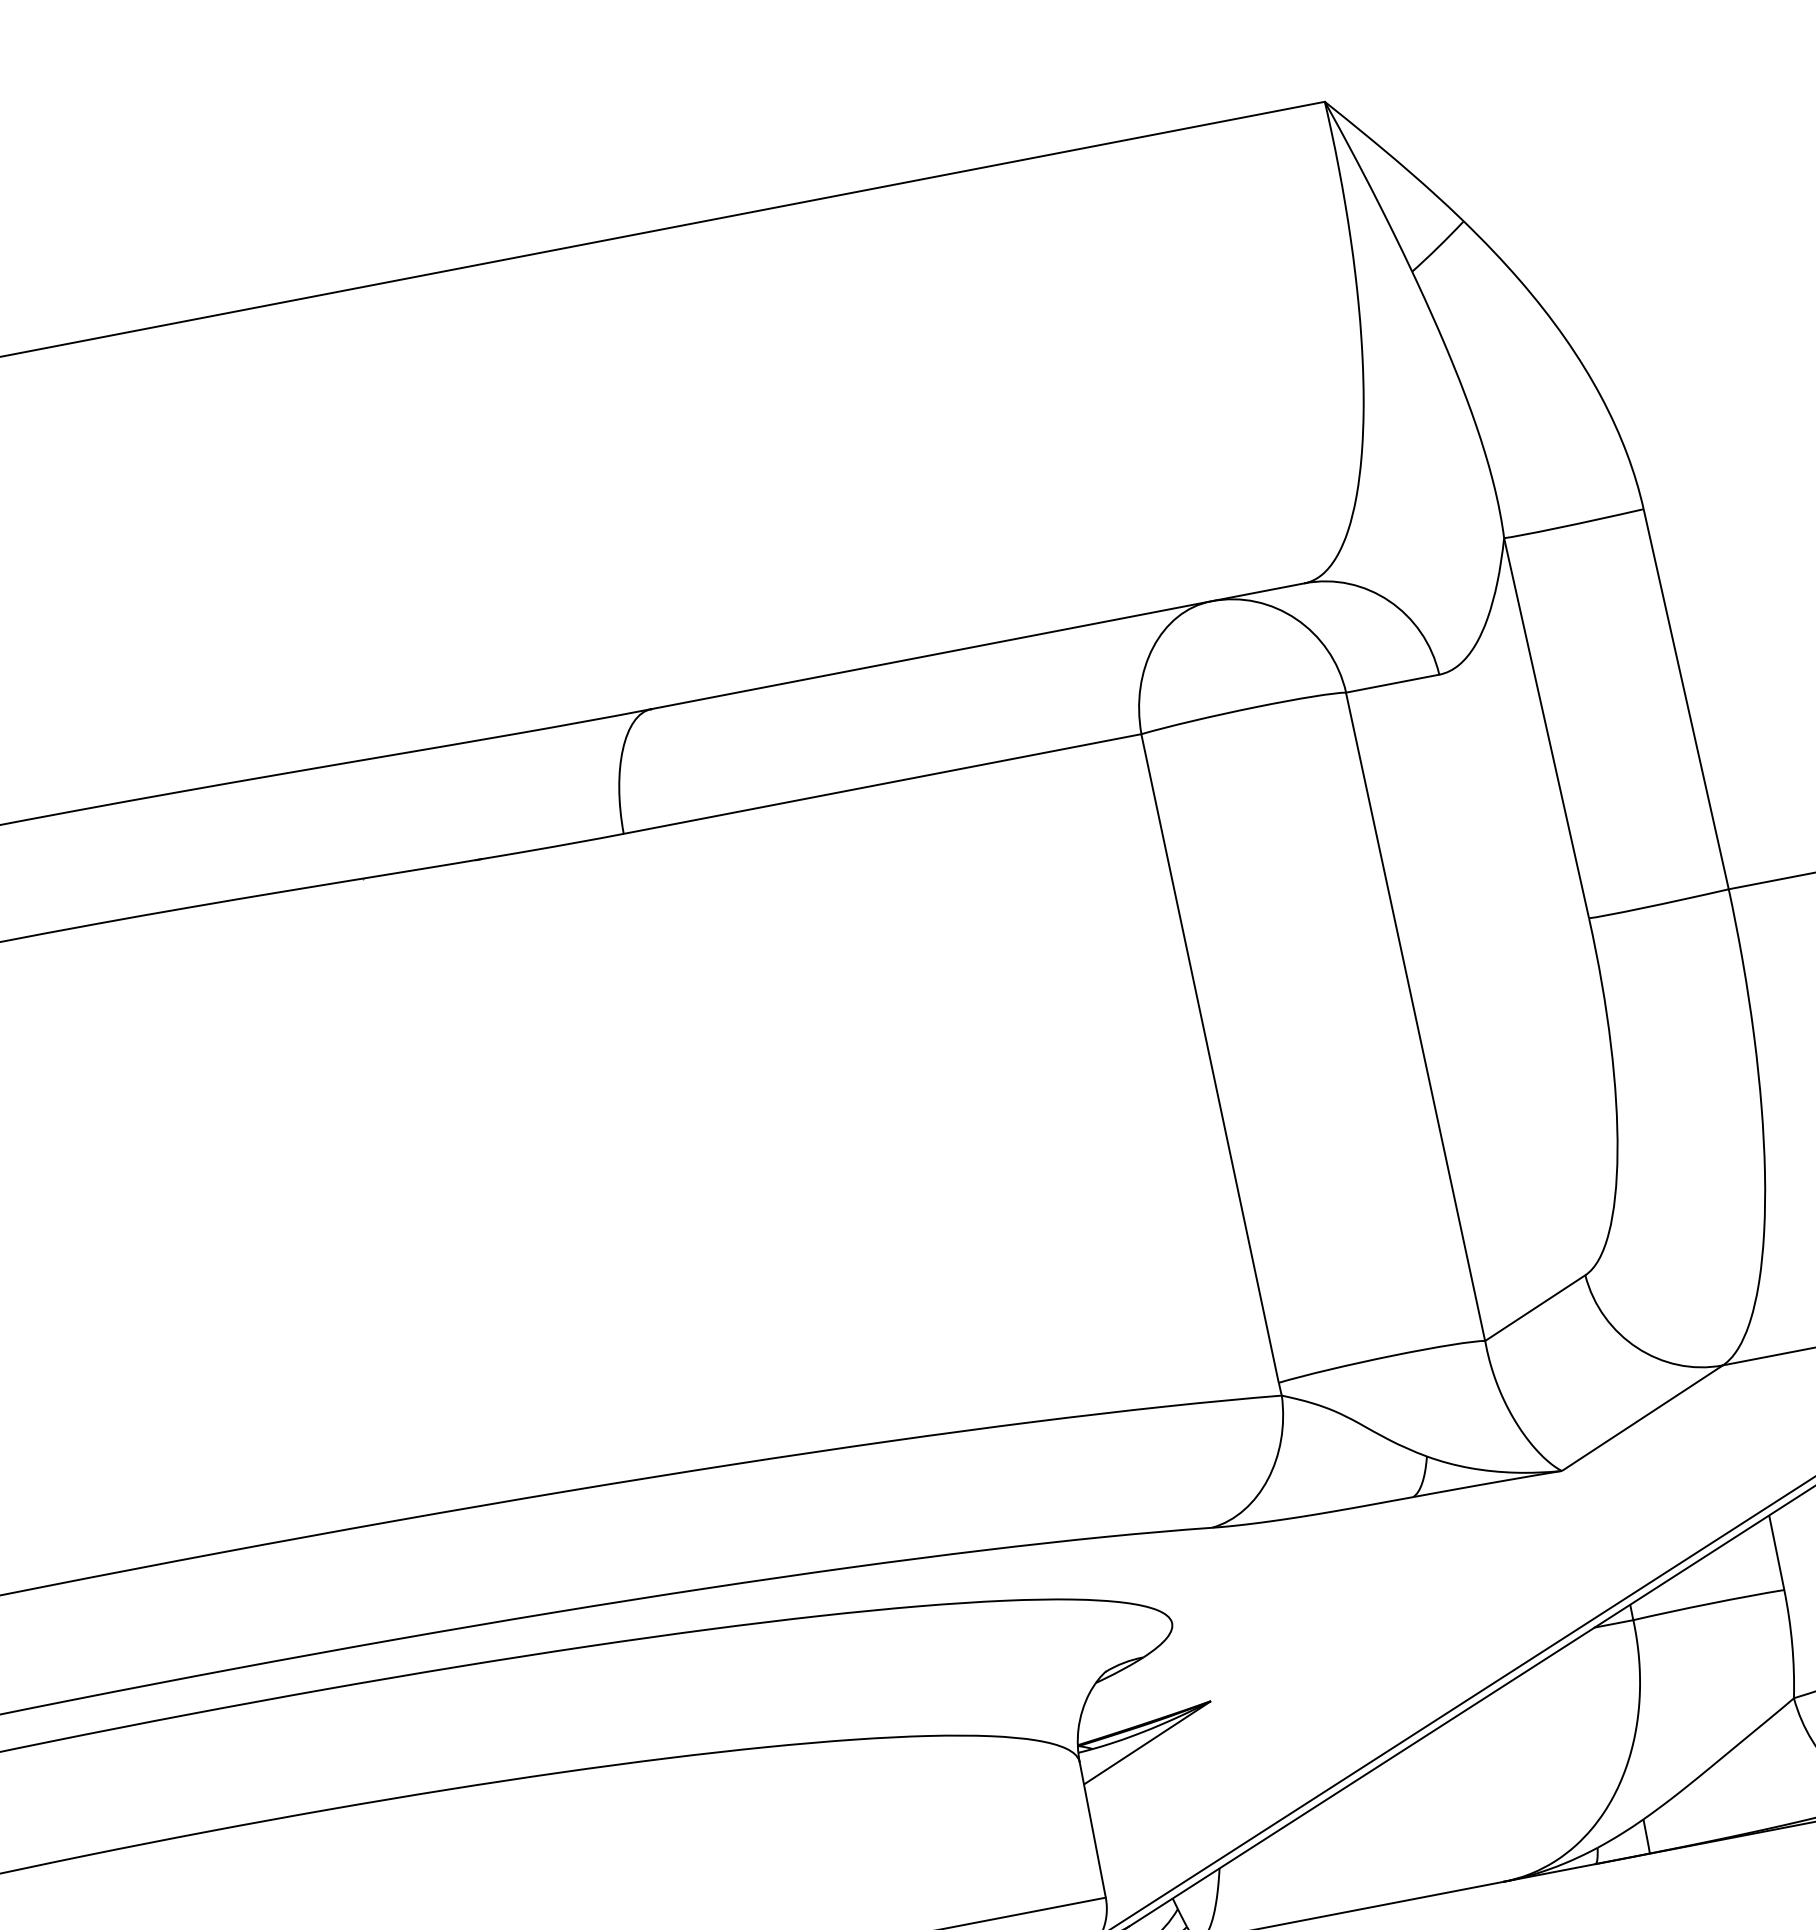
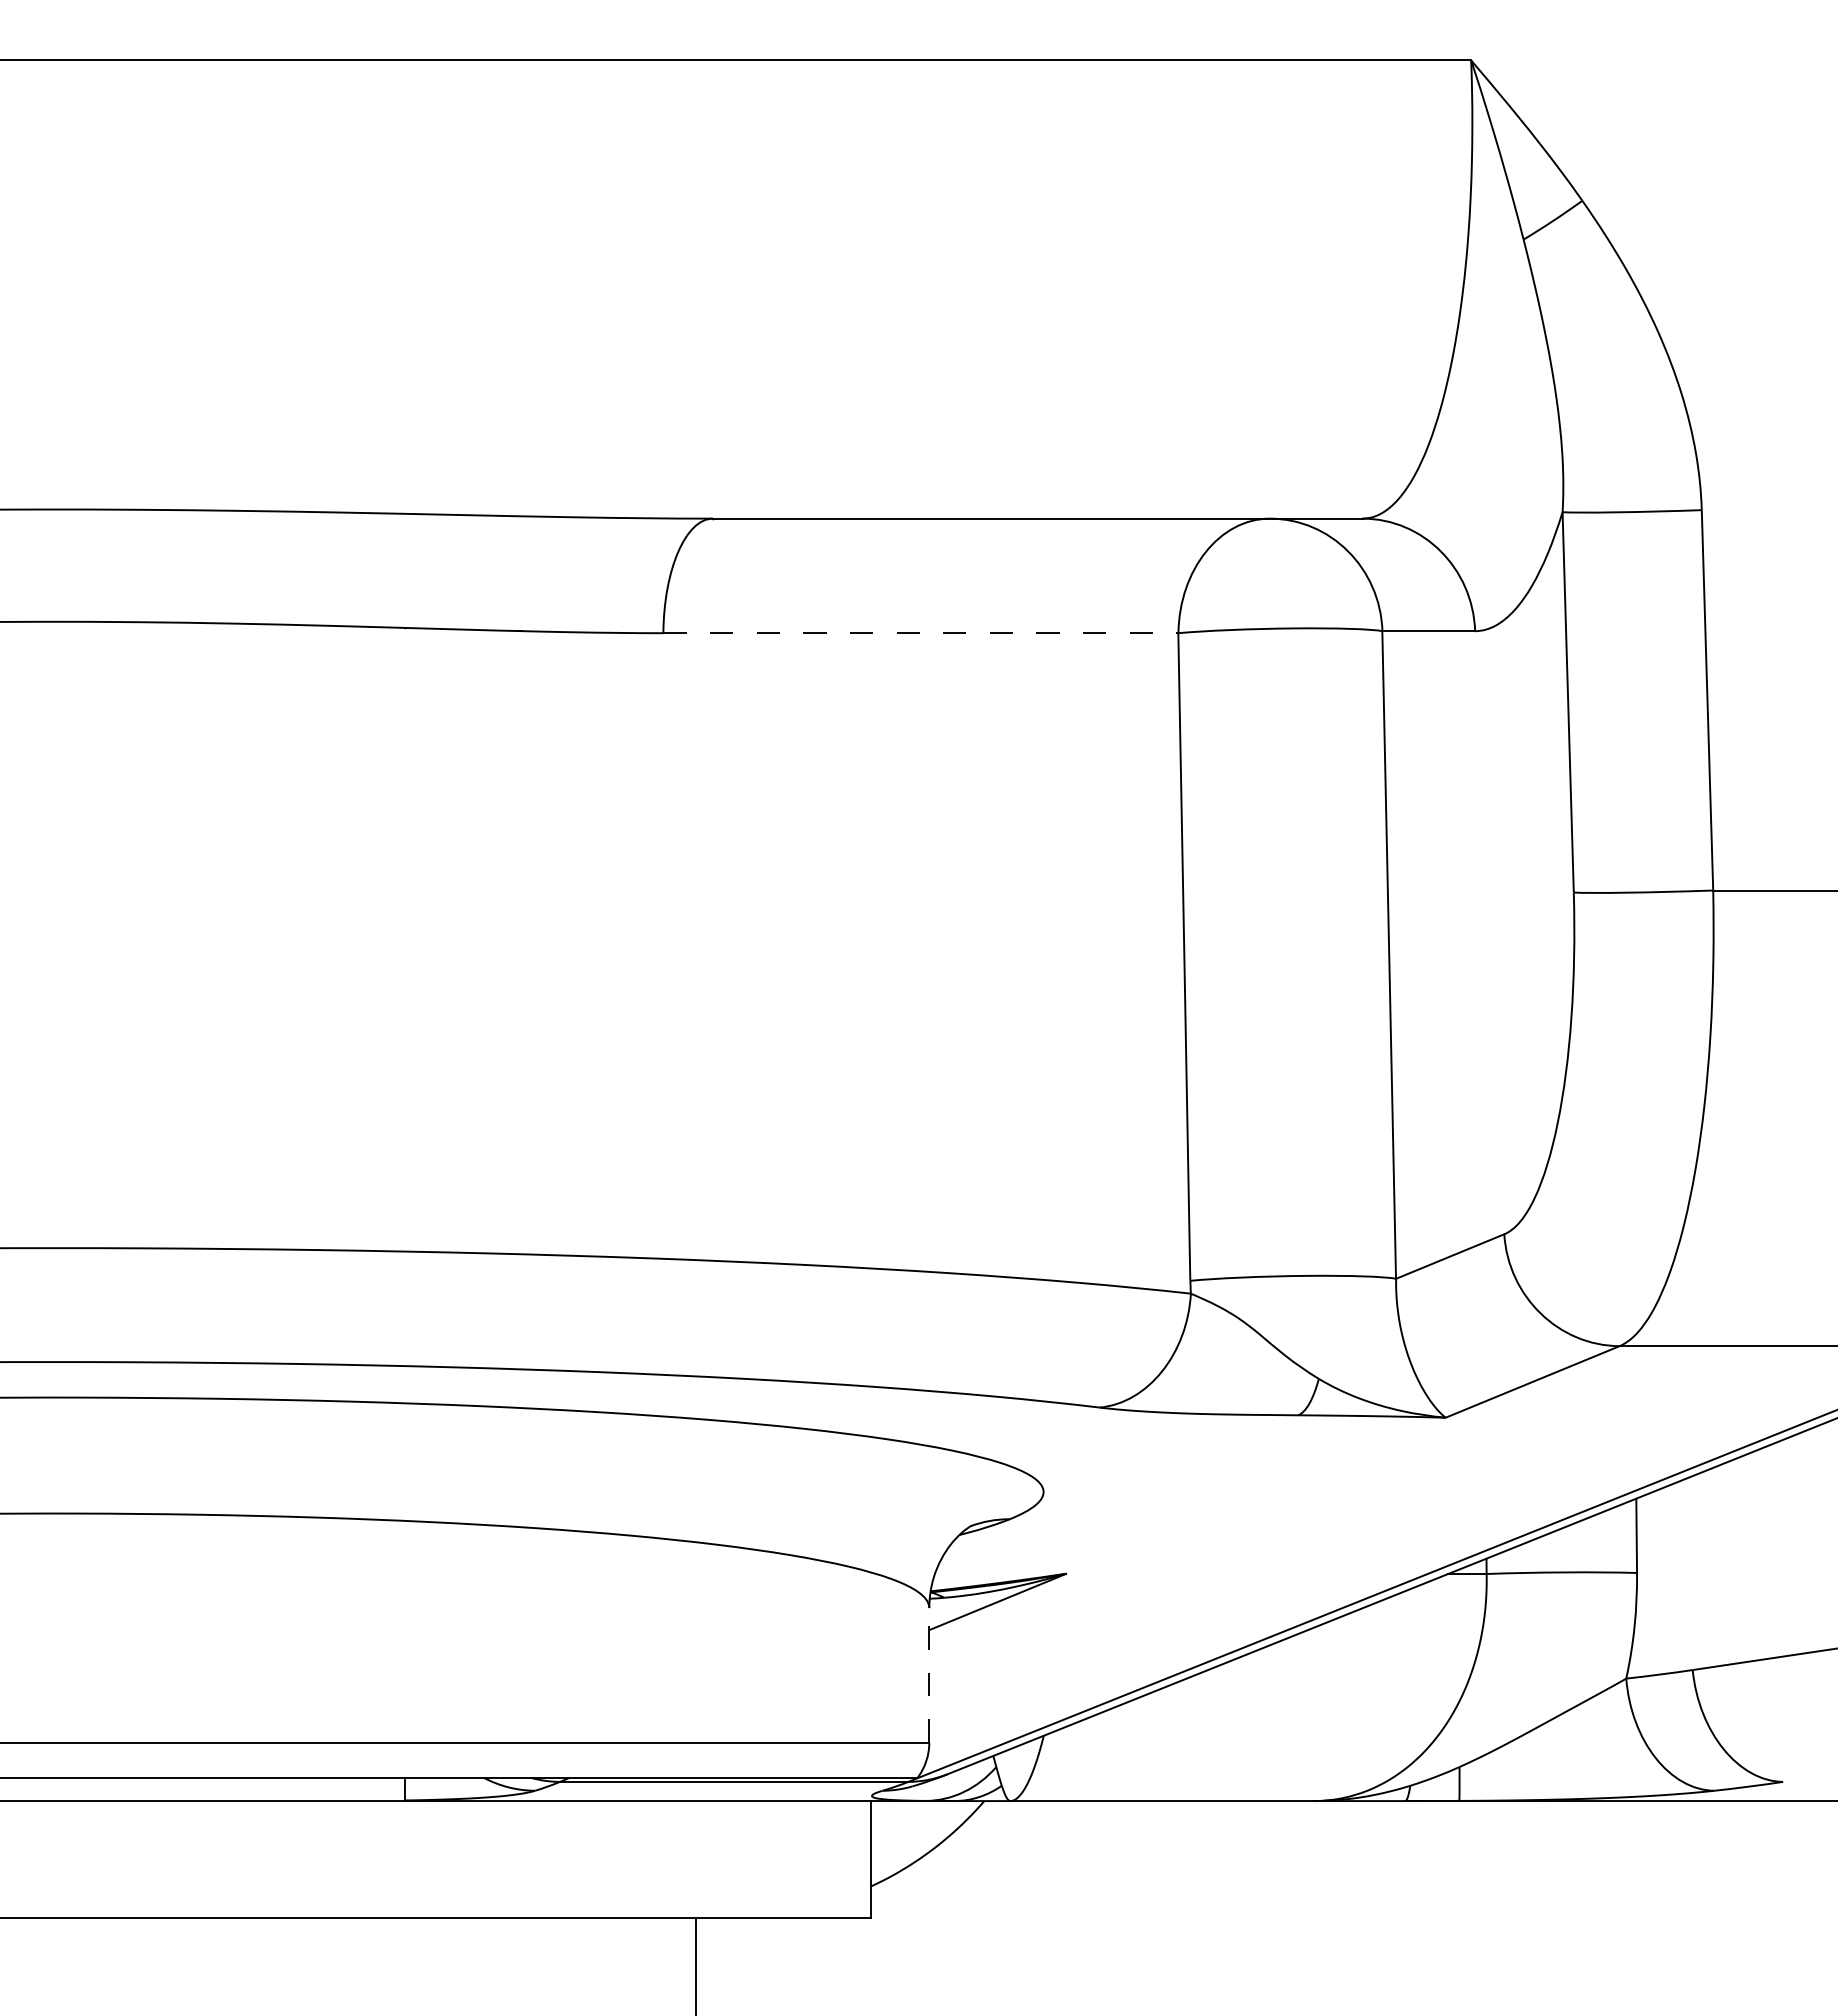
line: (882, 784) -> (920, 633), solid -> dashed
line: (1092, 1829) -> (929, 1674), solid -> dashed

